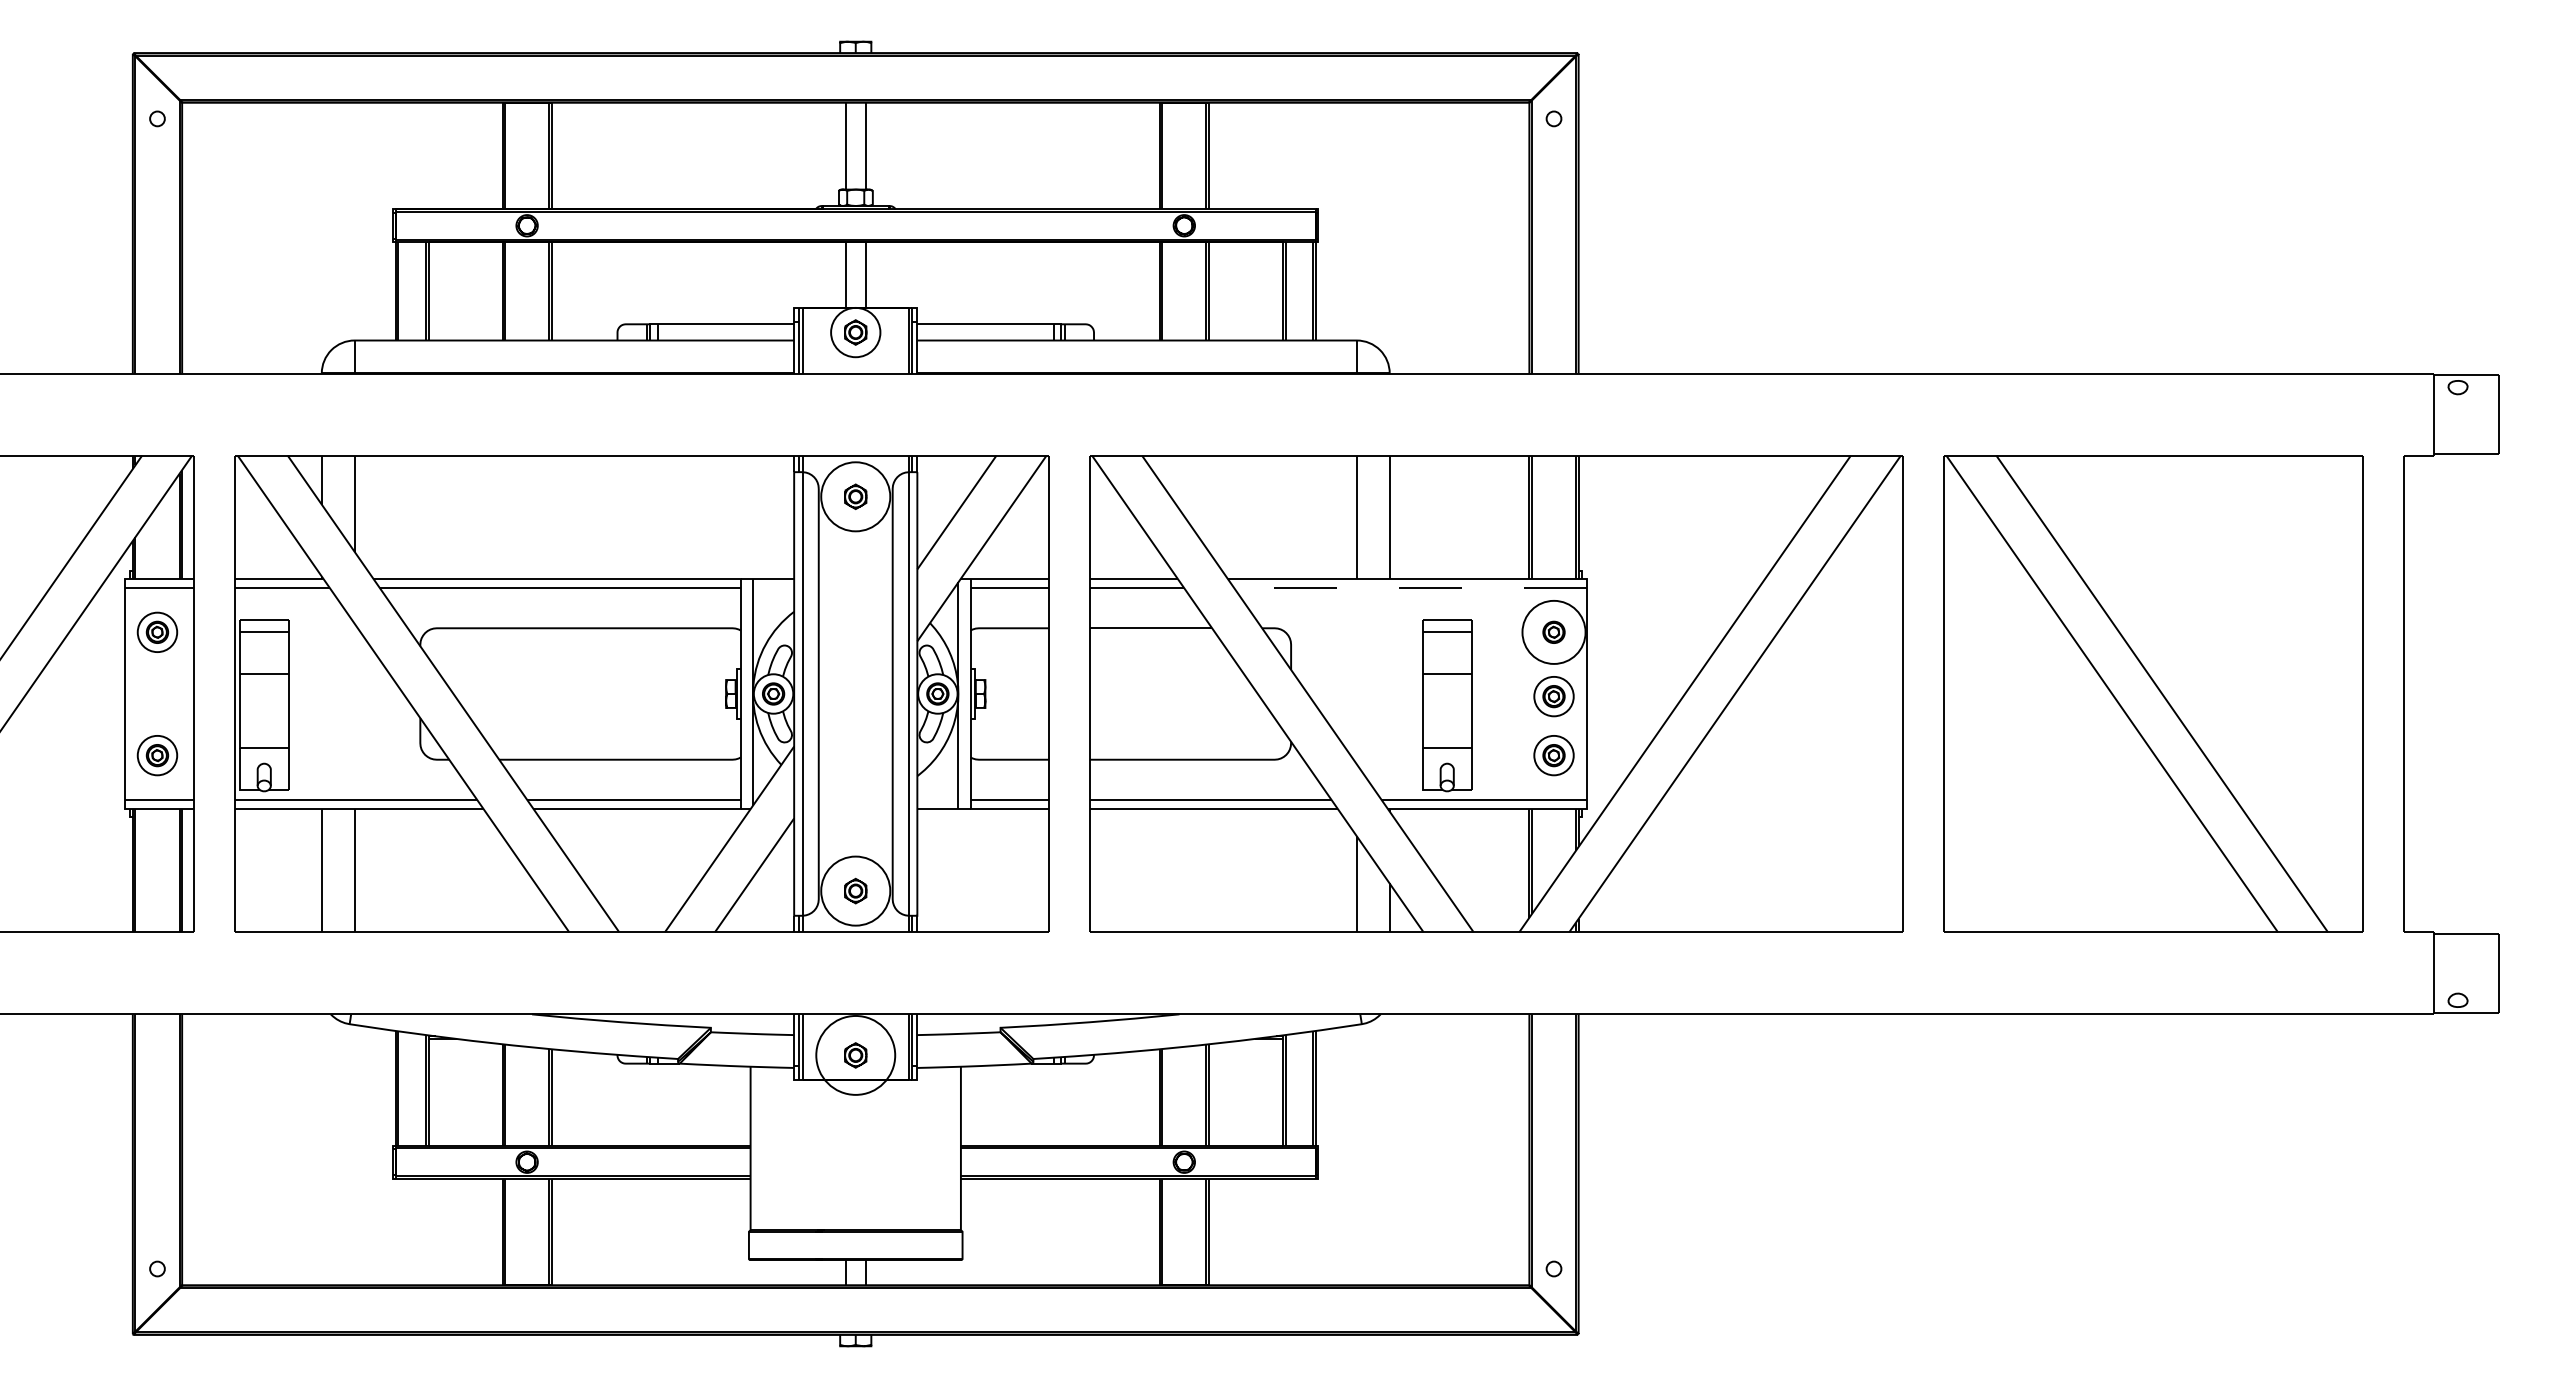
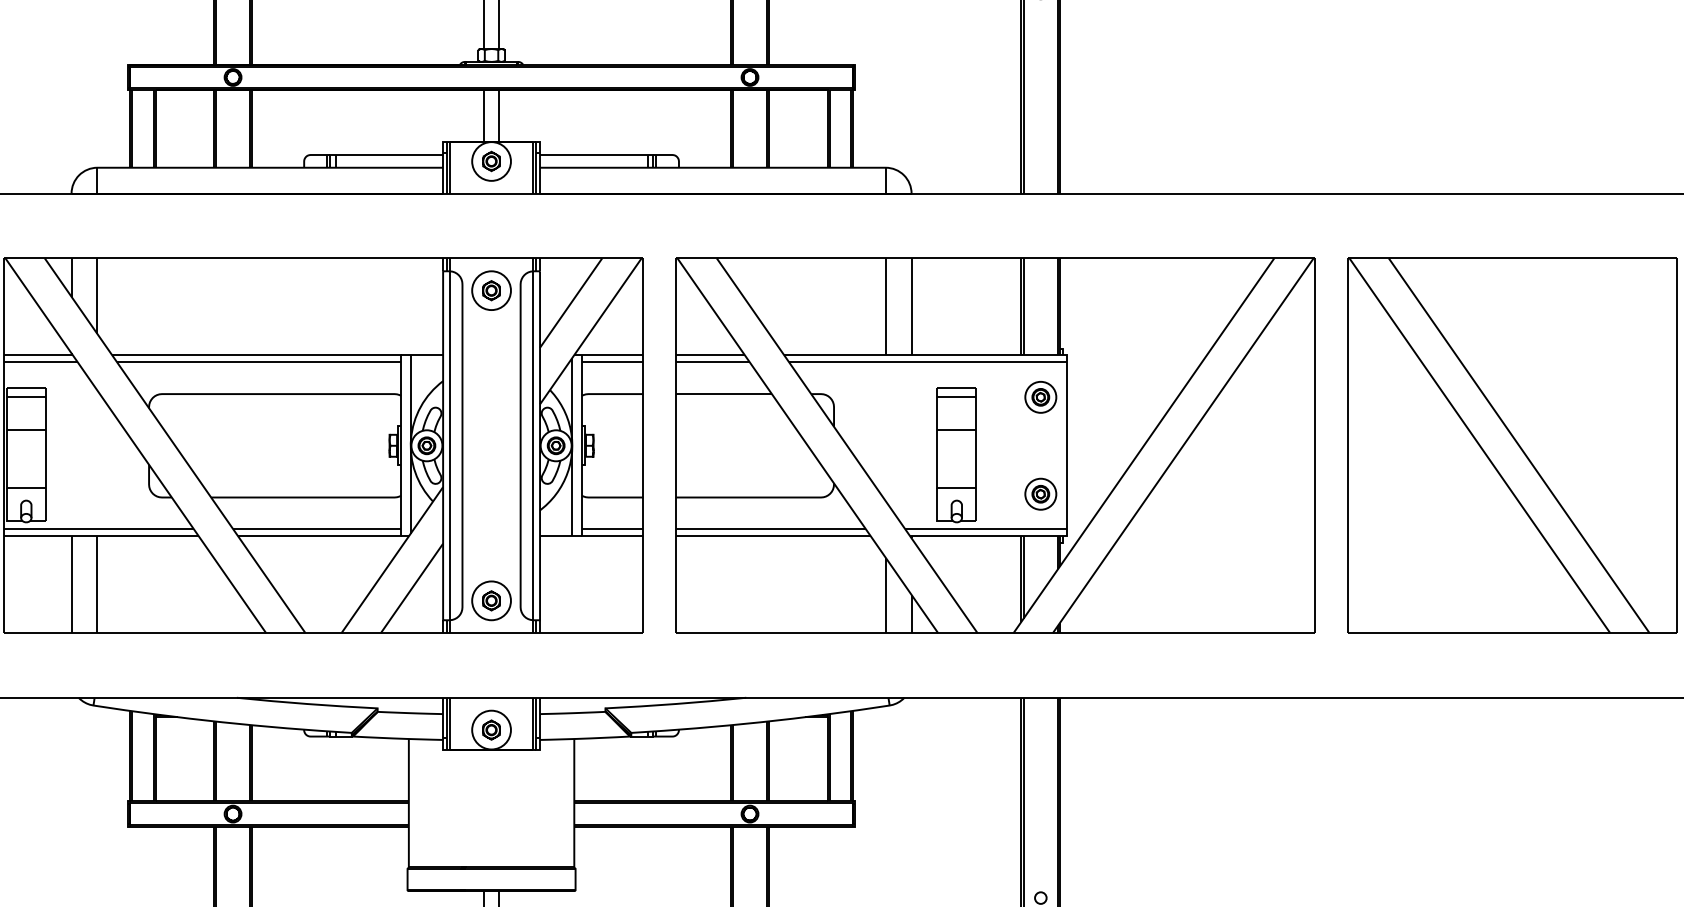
circle: (855, 496) -> (491, 290), size x0.71
line: (1409, 587) -> (927, 362), dashed -> solid
circle: (1553, 632) -> (1040, 397), size x0.62
part: (1553, 696) -> (1040, 447), removed
circle: (855, 890) -> (491, 600), size x0.71
circle: (855, 1055) -> (491, 730), size x0.62

